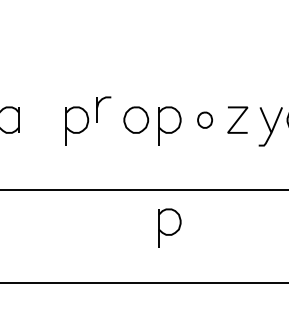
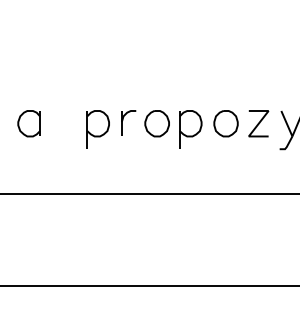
part: (103, 108) -> (128, 122), moved
part: (204, 119) -> (225, 123), size x1.67
part: (169, 227) -> (190, 231), removed

